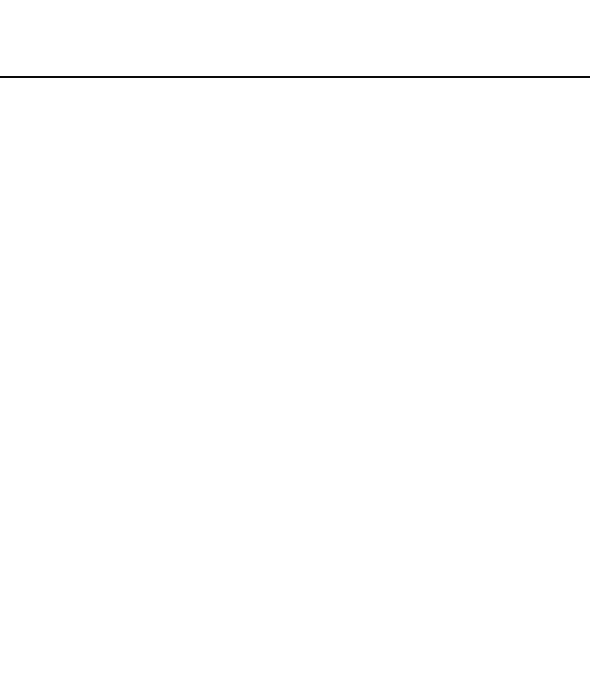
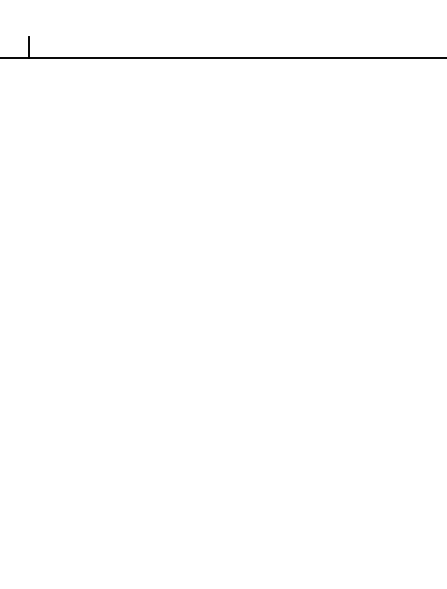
line: (96, 64) -> (28, 47), added

